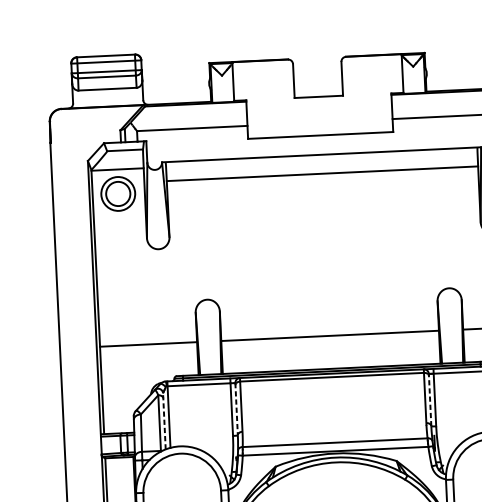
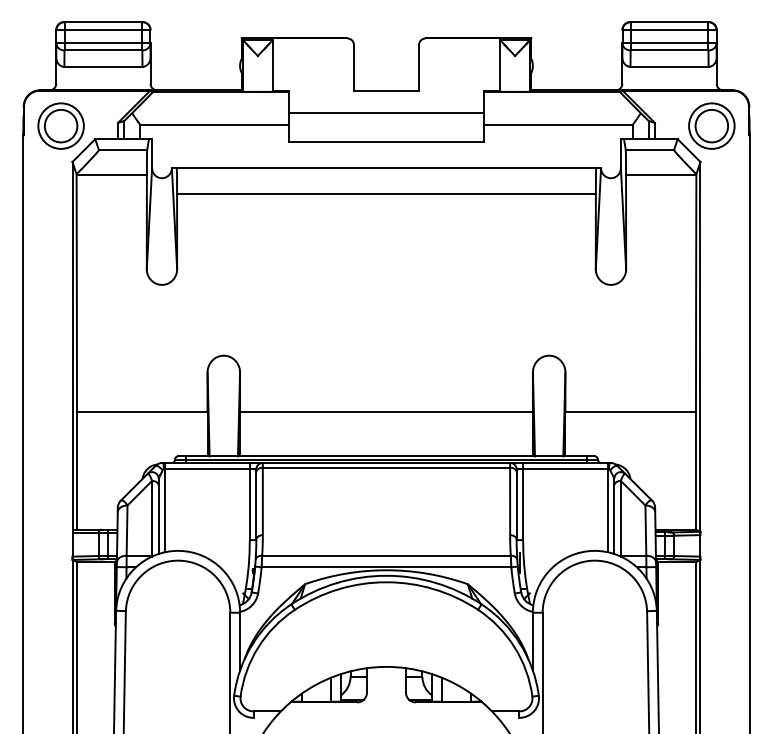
line: (319, 113) -> (386, 113), added
part: (117, 193) -> (60, 125), moved
line: (430, 400) -> (516, 504), dashed -> solid
line: (236, 409) -> (256, 505), dashed -> solid
line: (164, 421) -> (158, 516), dashed -> solid

